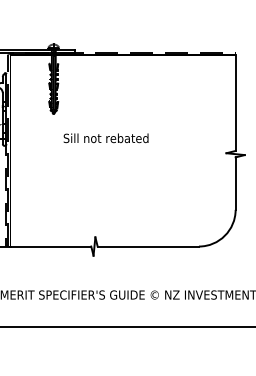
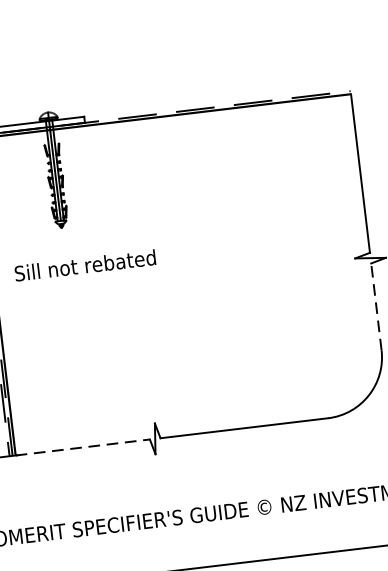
text: (105, 138) -> (84, 265), moved
line: (235, 183) -> (376, 306), solid -> dashed
line: (50, 246) -> (82, 447), solid -> dashed

